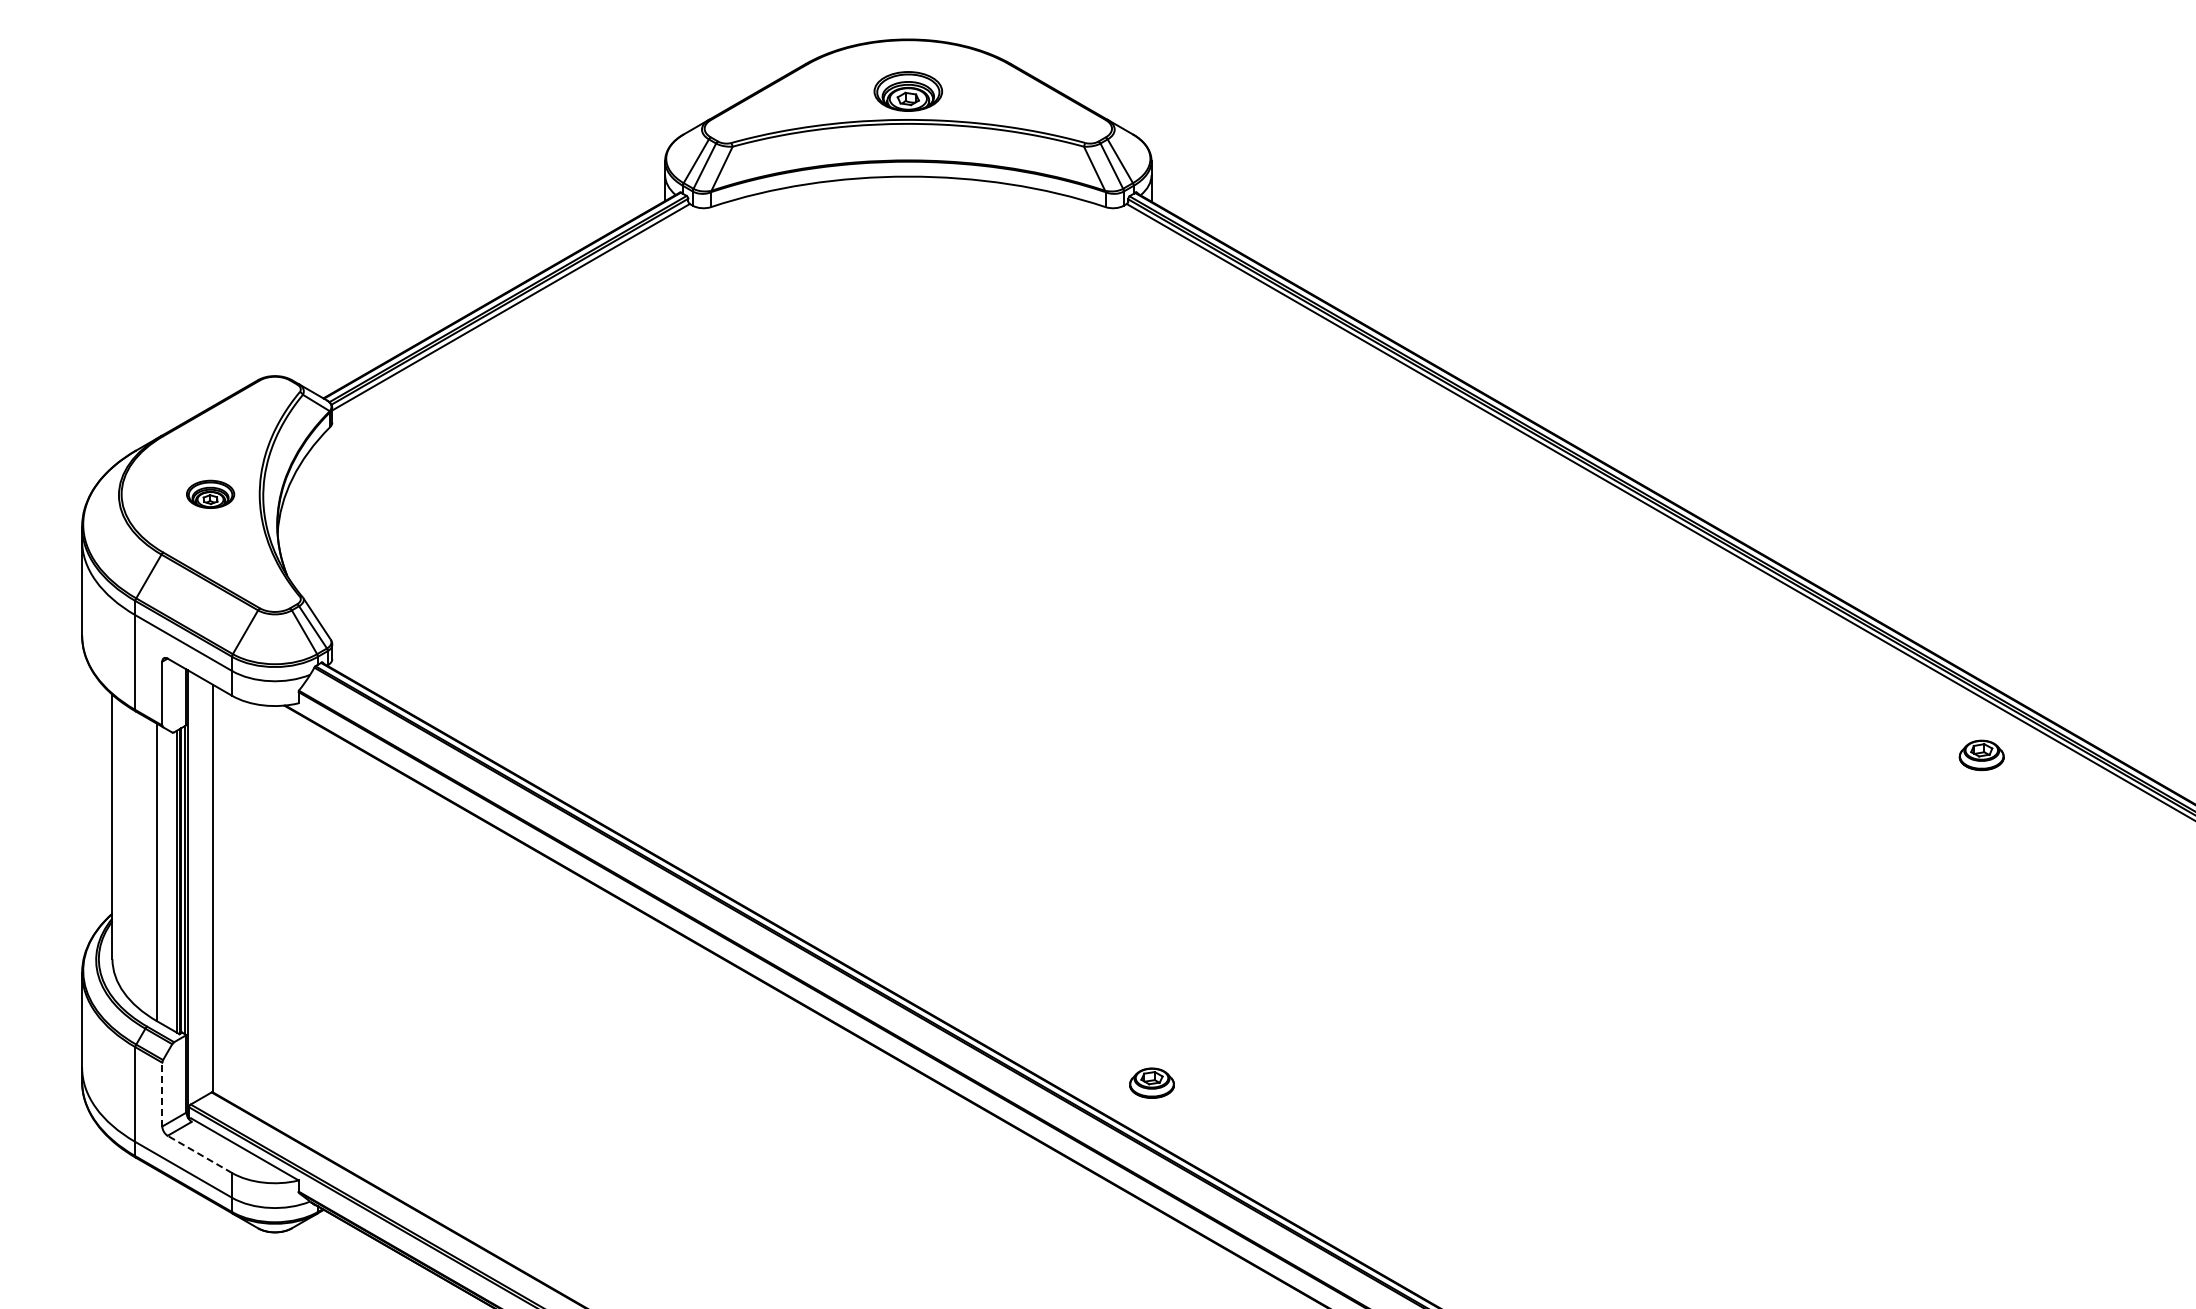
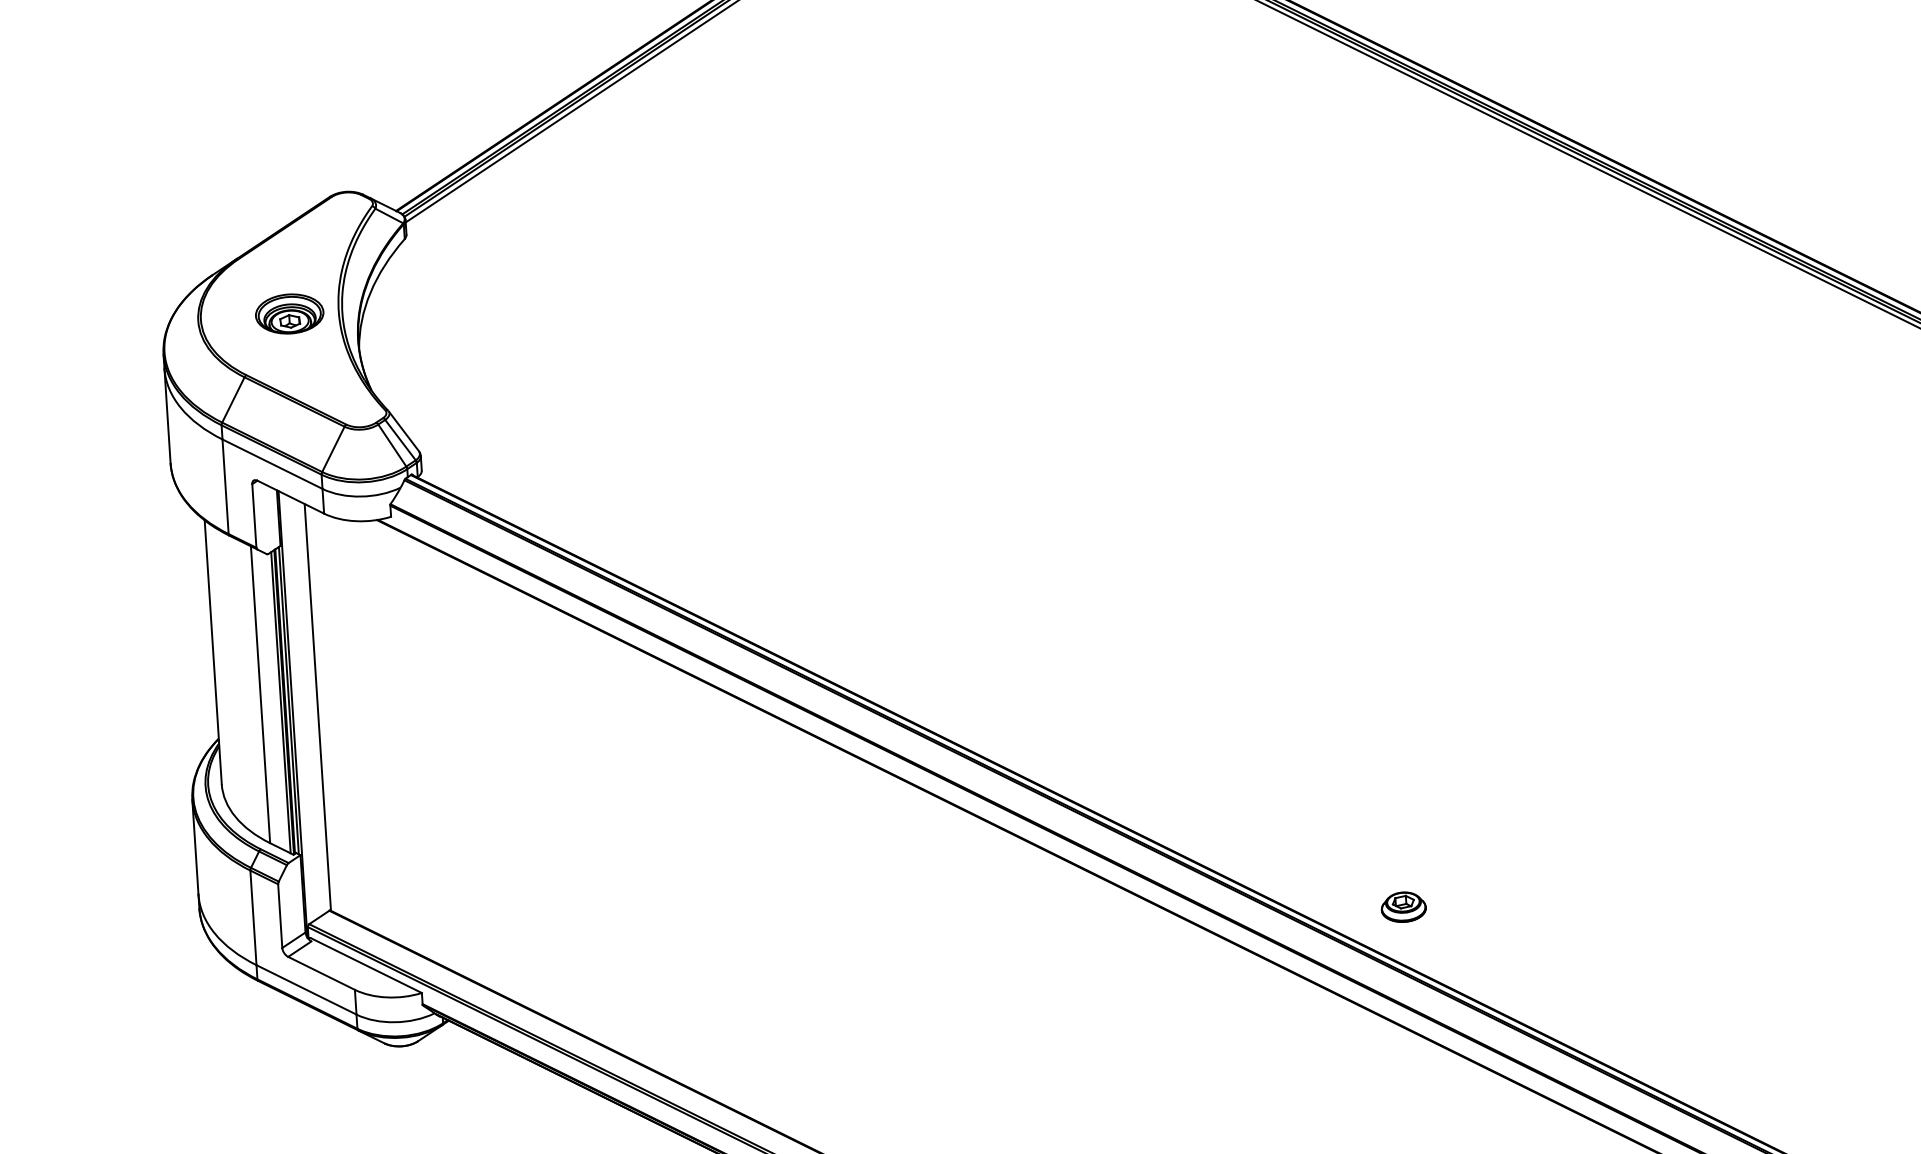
part: (210, 494) -> (289, 314), size x1.43
part: (1151, 1082) -> (1403, 906), moved
line: (162, 1094) -> (280, 916), dashed -> solid
line: (199, 1154) -> (321, 973), dashed -> solid

